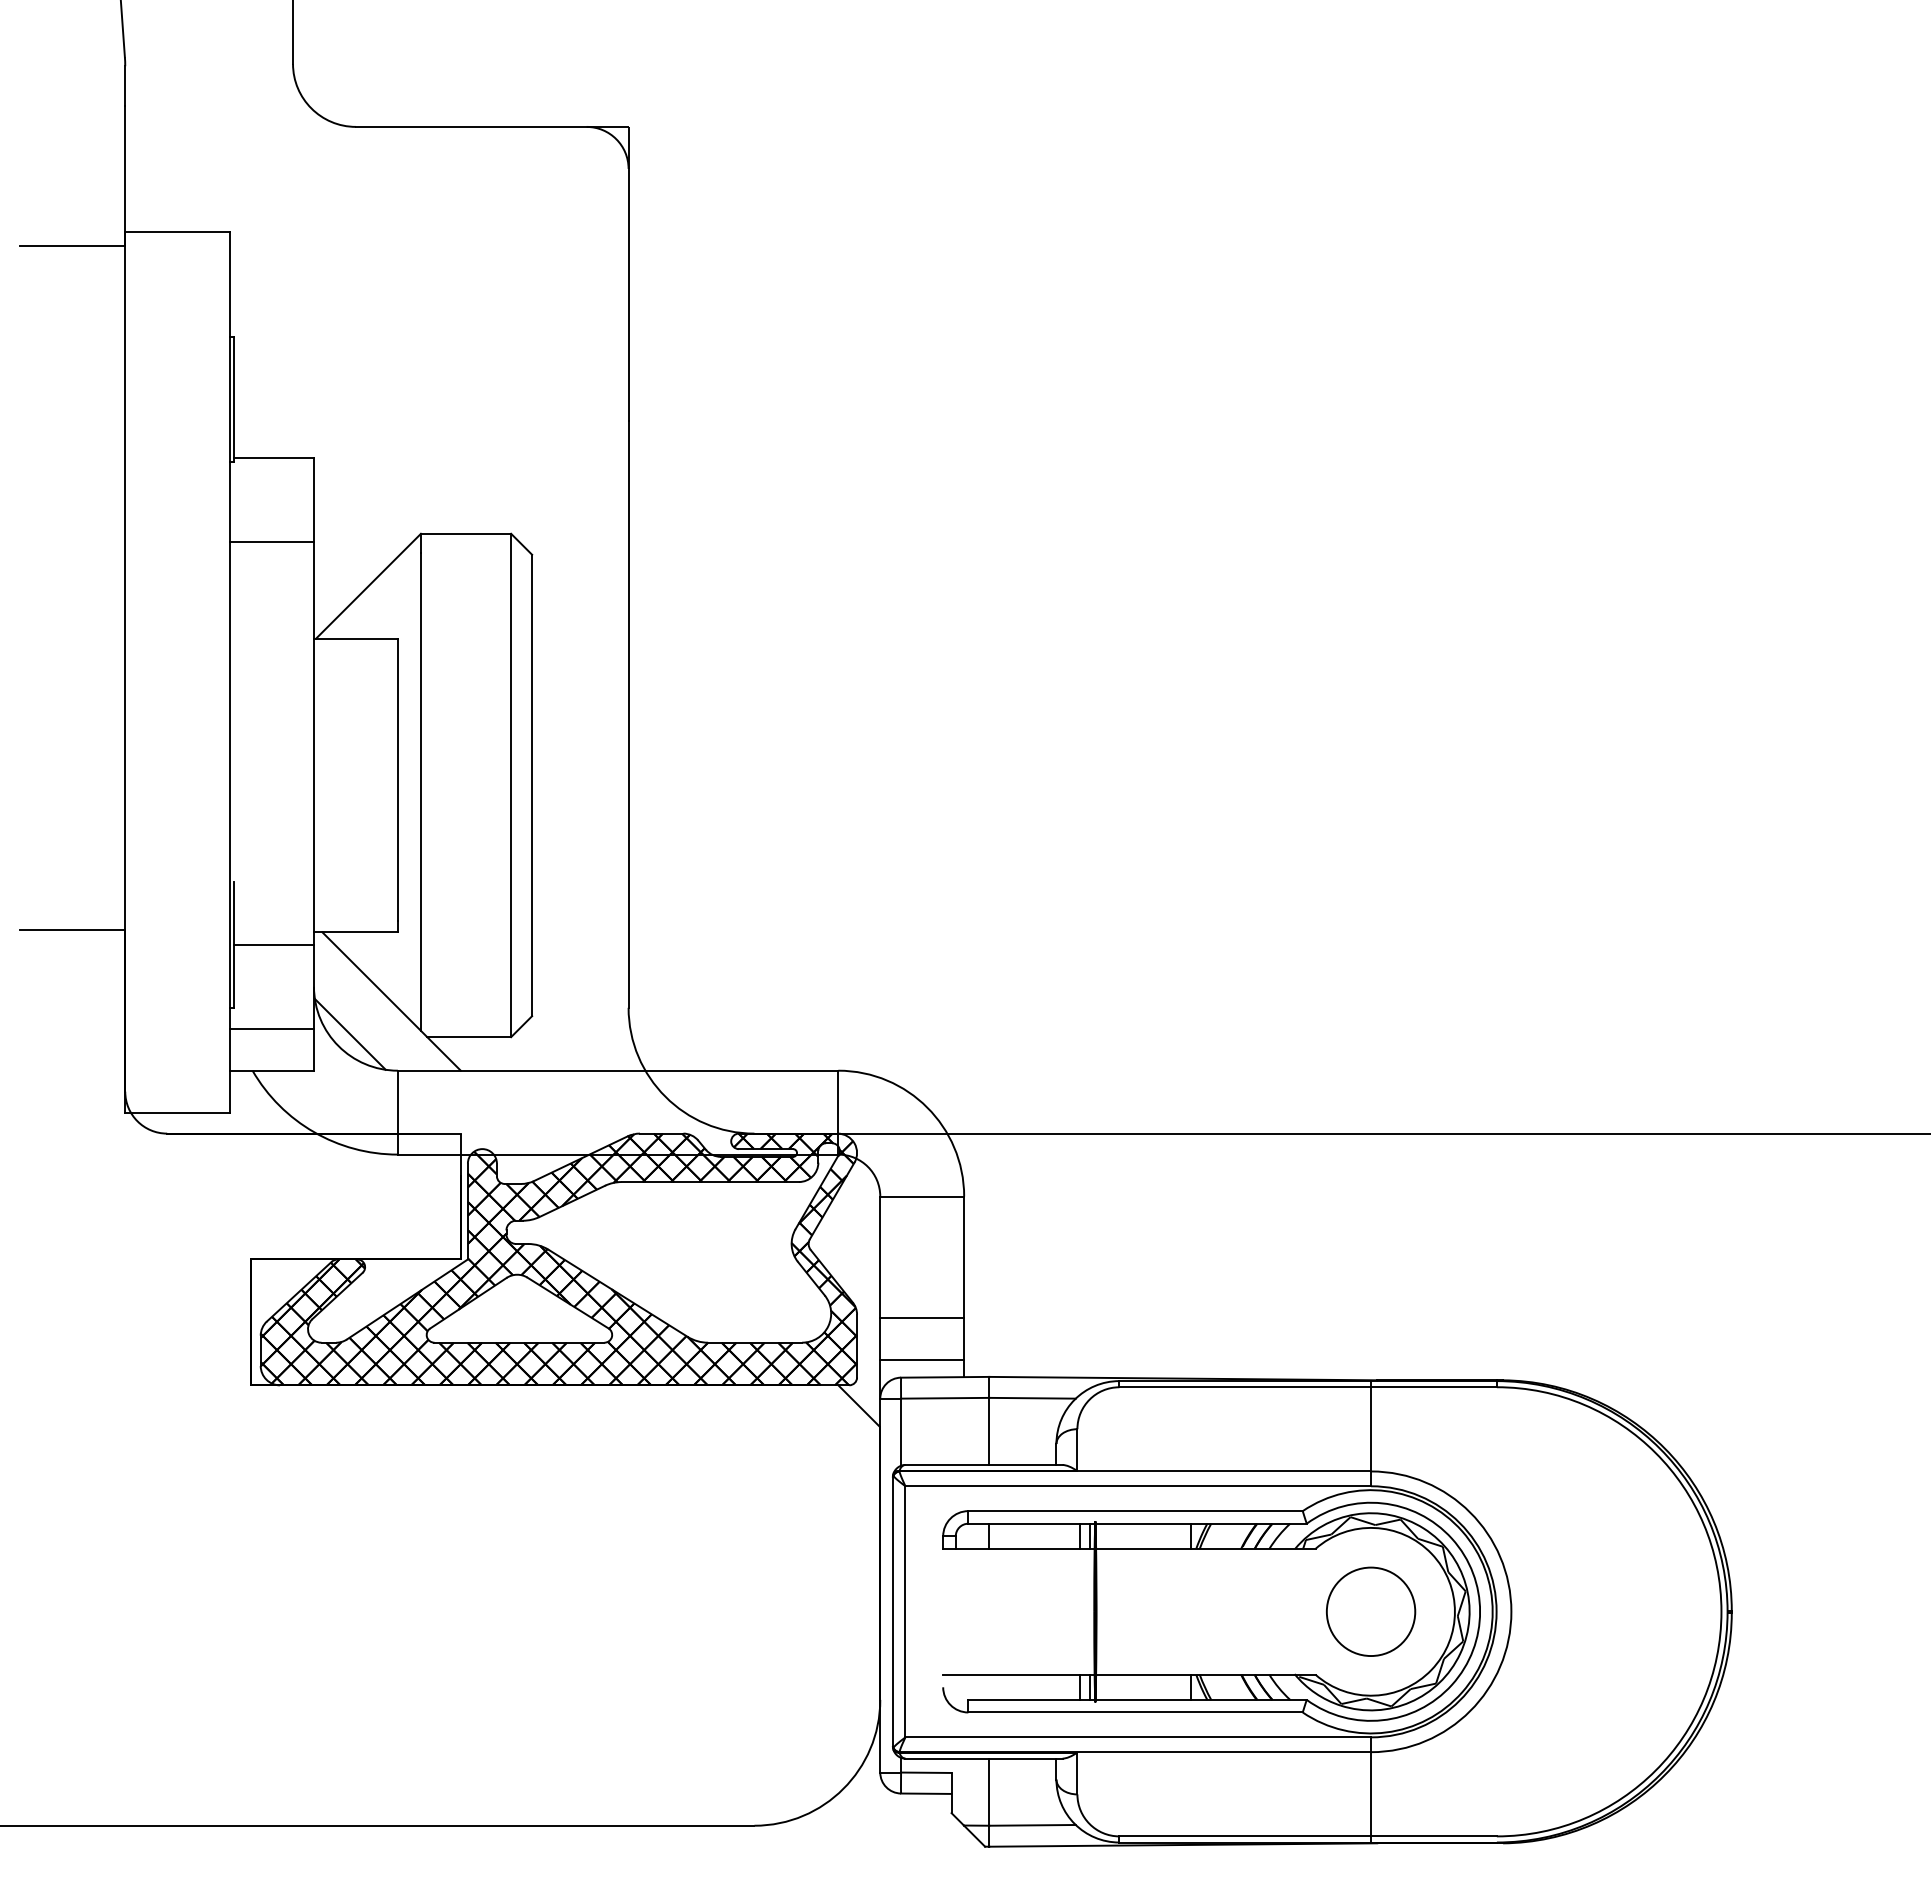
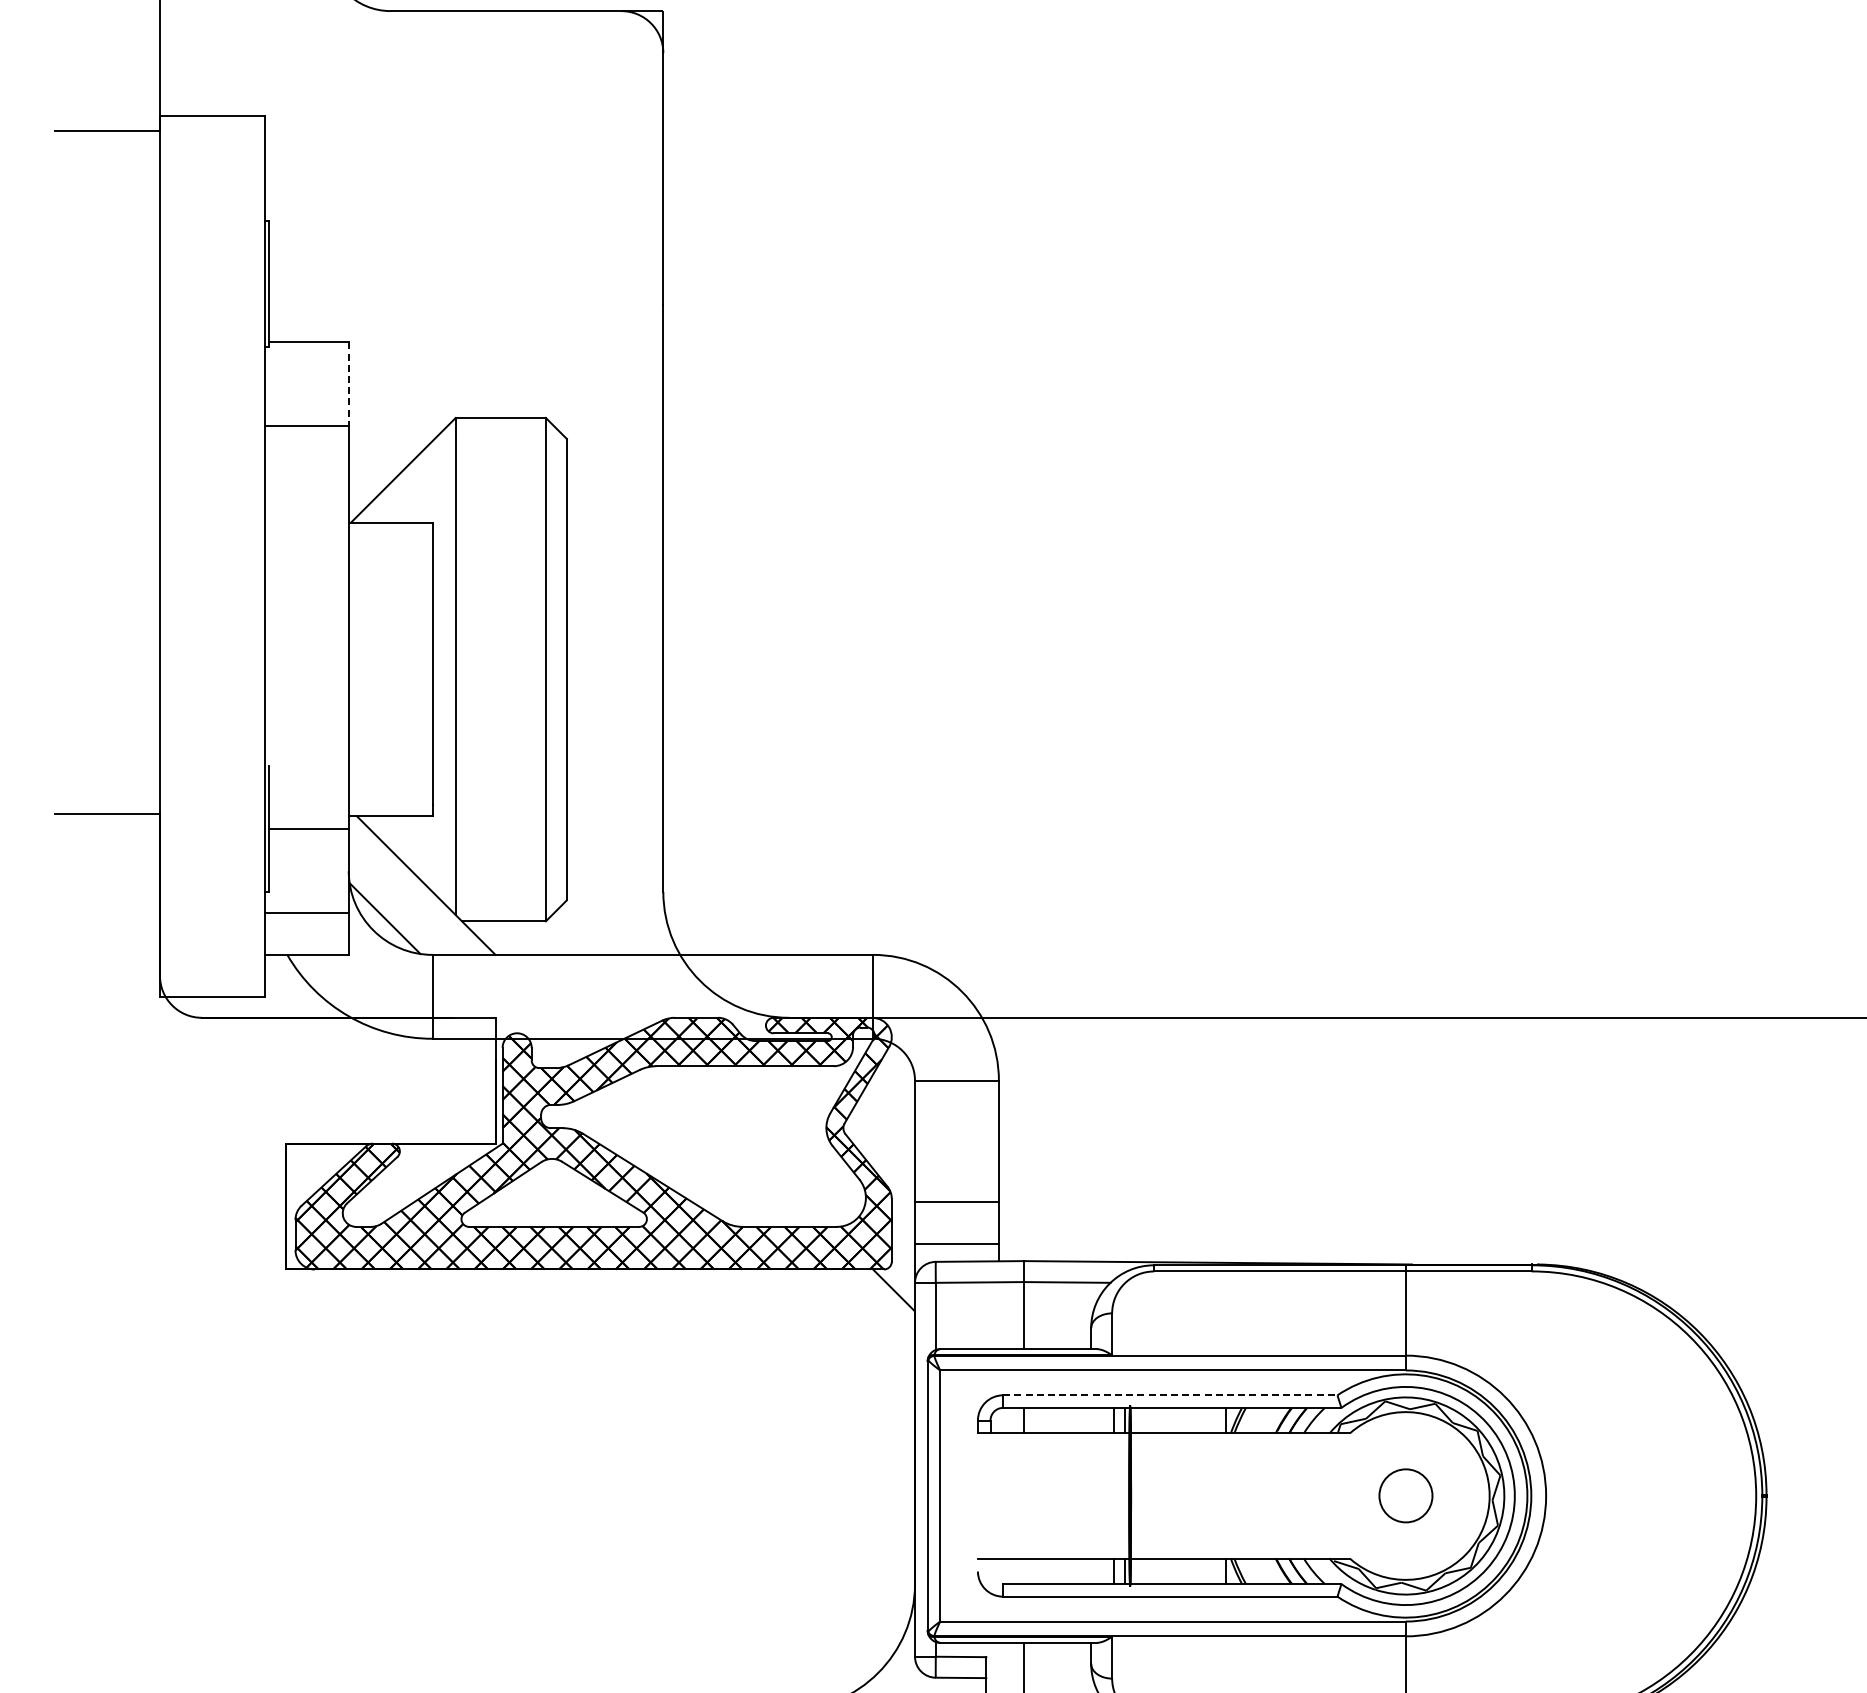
line: (314, 500) -> (349, 384), solid -> dashed
line: (1136, 1511) -> (1171, 1395), solid -> dashed
circle: (1371, 1611) -> (1406, 1495), size x0.6

